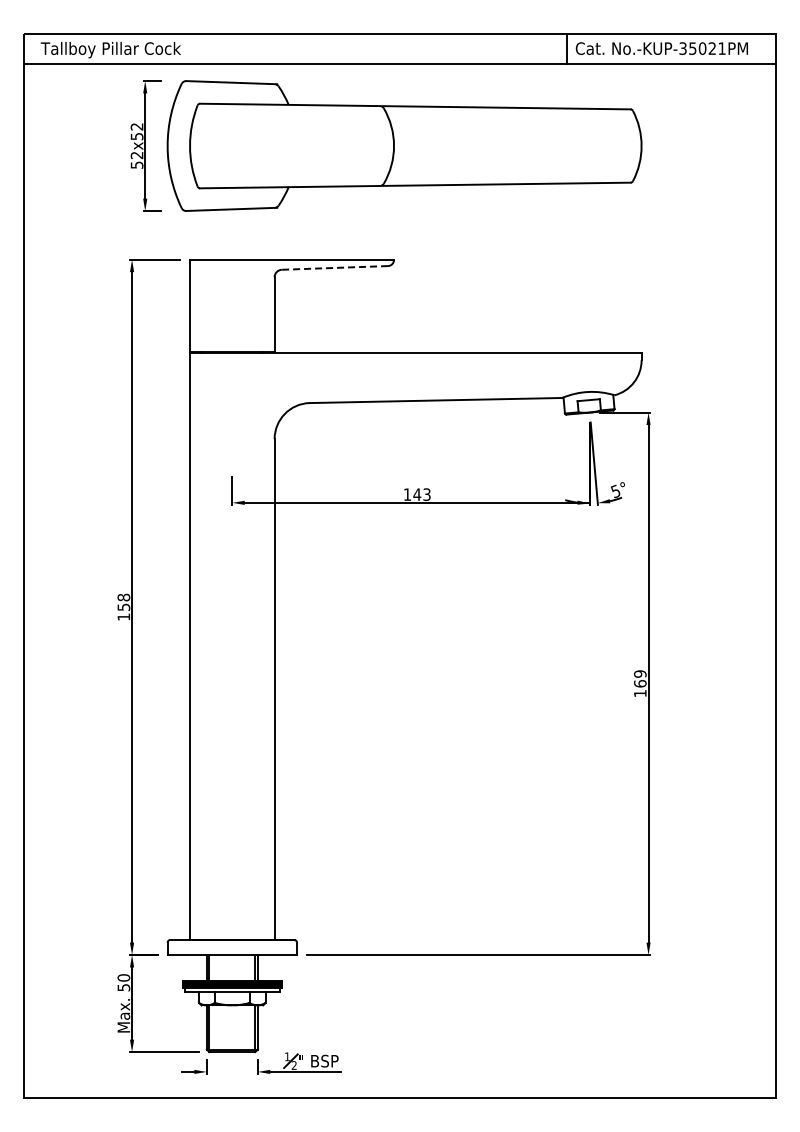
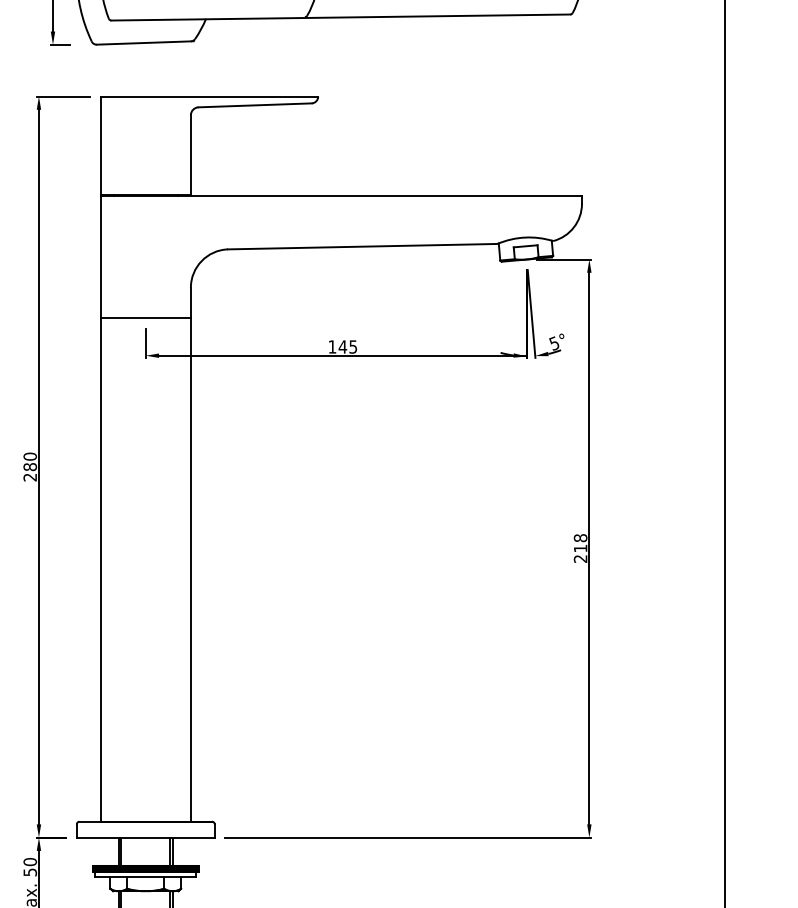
line: (334, 267) -> (254, 104), dashed -> solid
line: (232, 467) -> (145, 318), added
text: (426, 494) -> (352, 346), 143 -> 145
text: (123, 606) -> (29, 466), 158 -> 280
text: (640, 683) -> (580, 548), 169 -> 218

